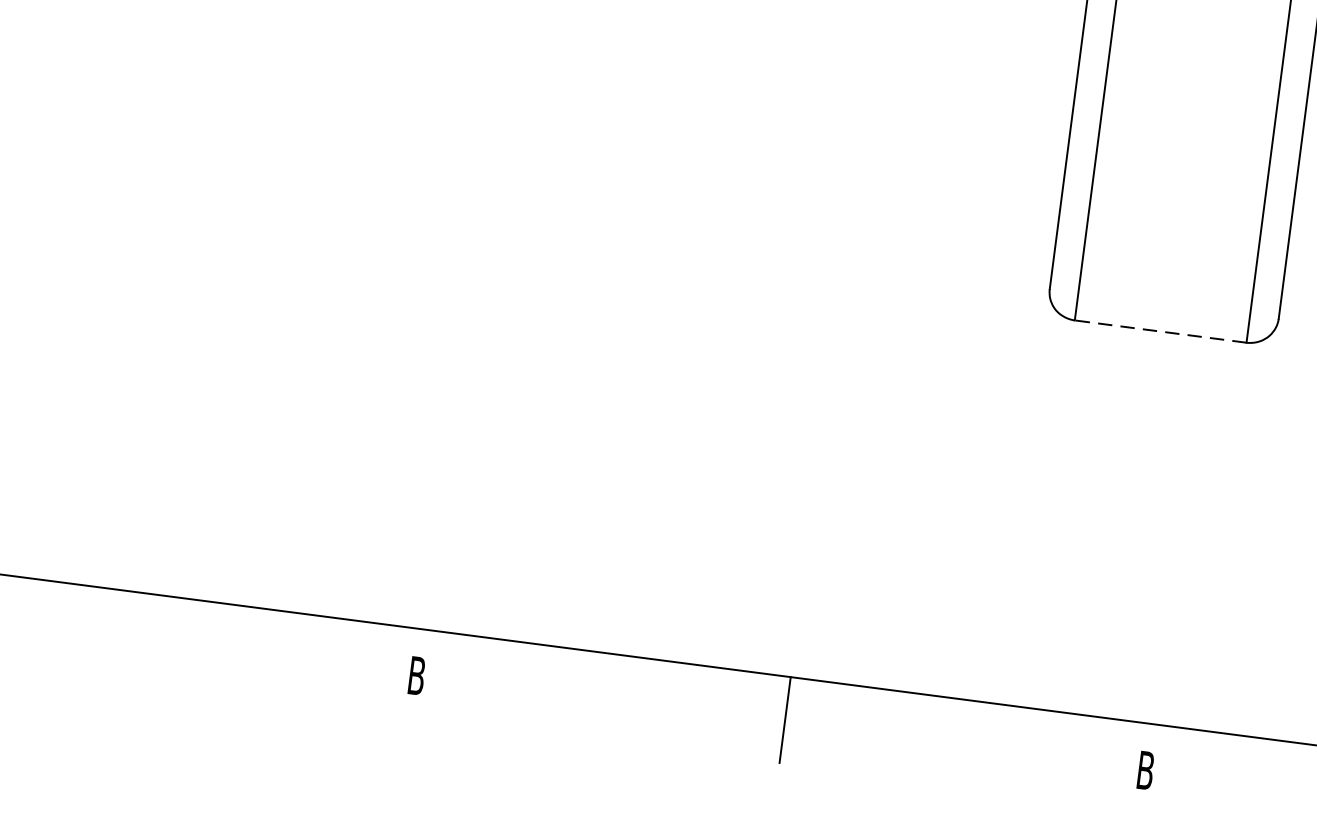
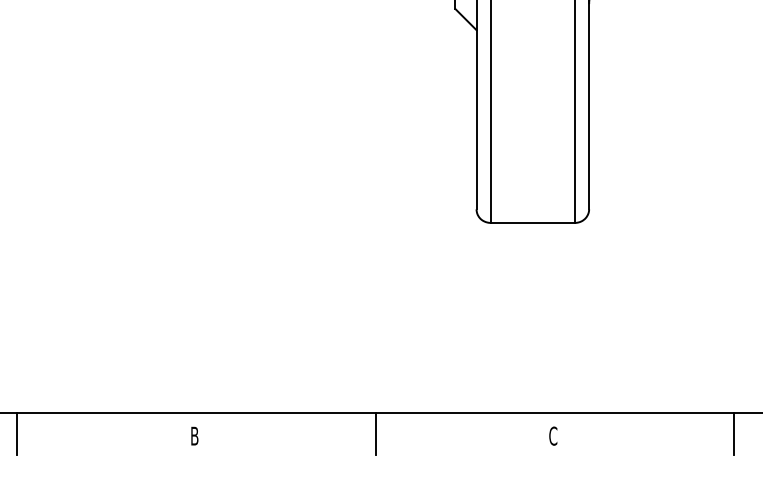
line: (1160, 330) -> (532, 222), dashed -> solid
line: (56, 625) -> (17, 434), added
text: (1146, 769) -> (553, 435), B -> C

